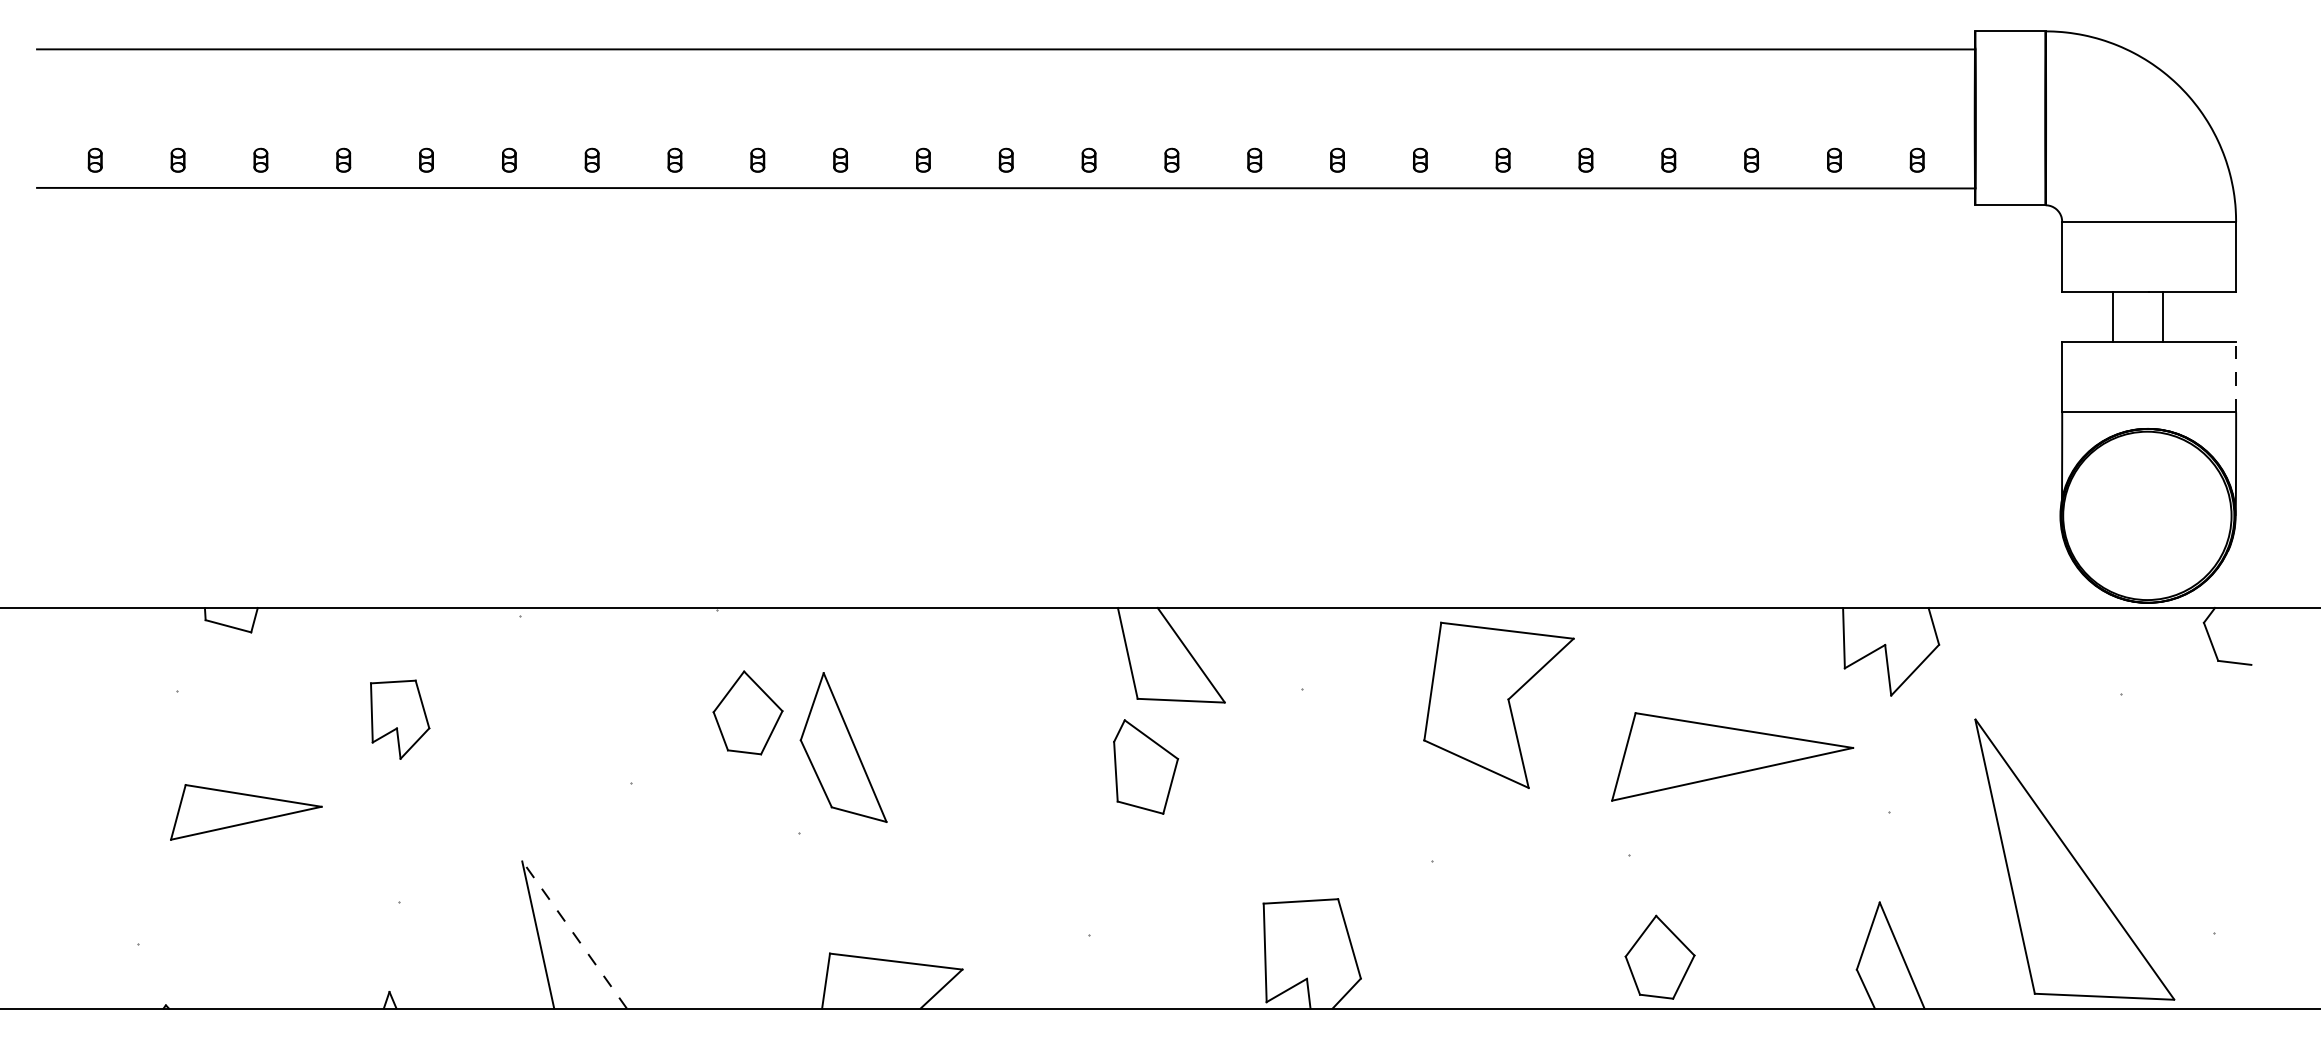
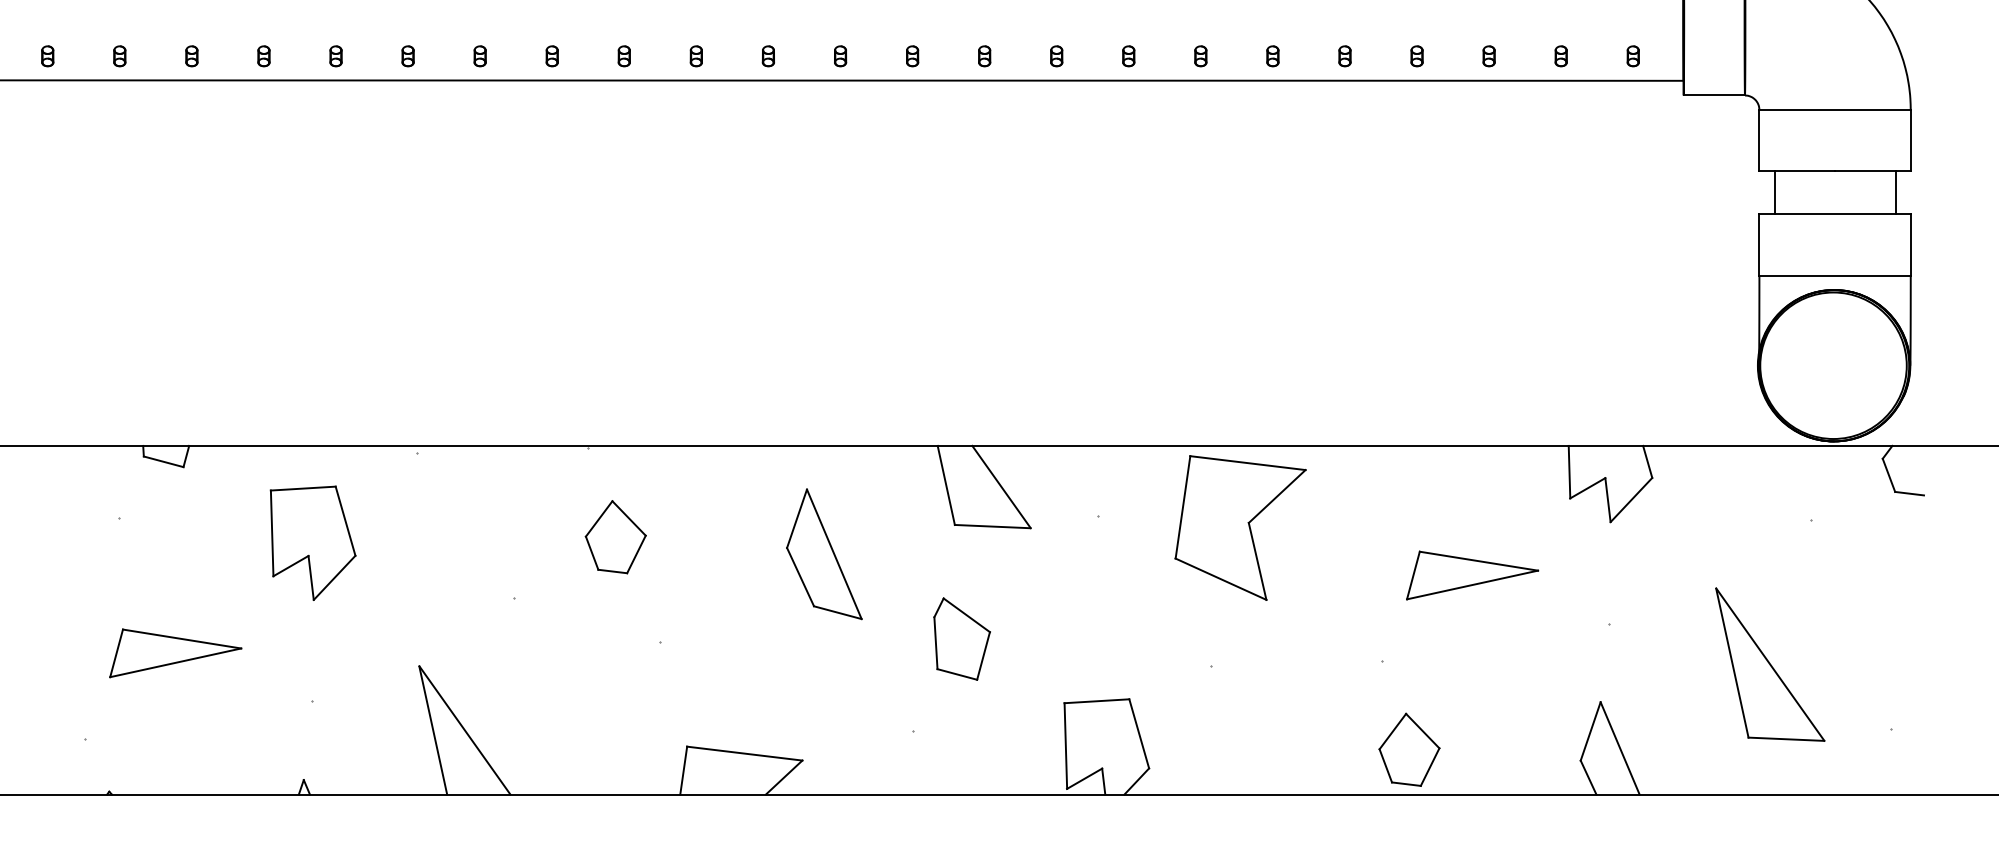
line: (2112, 316) -> (1774, 192), moved
line: (2162, 316) -> (1895, 192), moved
line: (2236, 376) -> (1911, 244), dashed -> solid
part: (1498, 704) -> (1240, 527), moved
part: (399, 719) -> (312, 542), size x1.67
part: (843, 747) -> (824, 554), moved
part: (1732, 756) -> (1472, 575), size x0.62
part: (1146, 766) -> (962, 638), moved
part: (246, 812) -> (175, 653), moved
part: (2074, 858) -> (1770, 663), size x0.62
line: (574, 934) -> (464, 730), dashed -> solid

